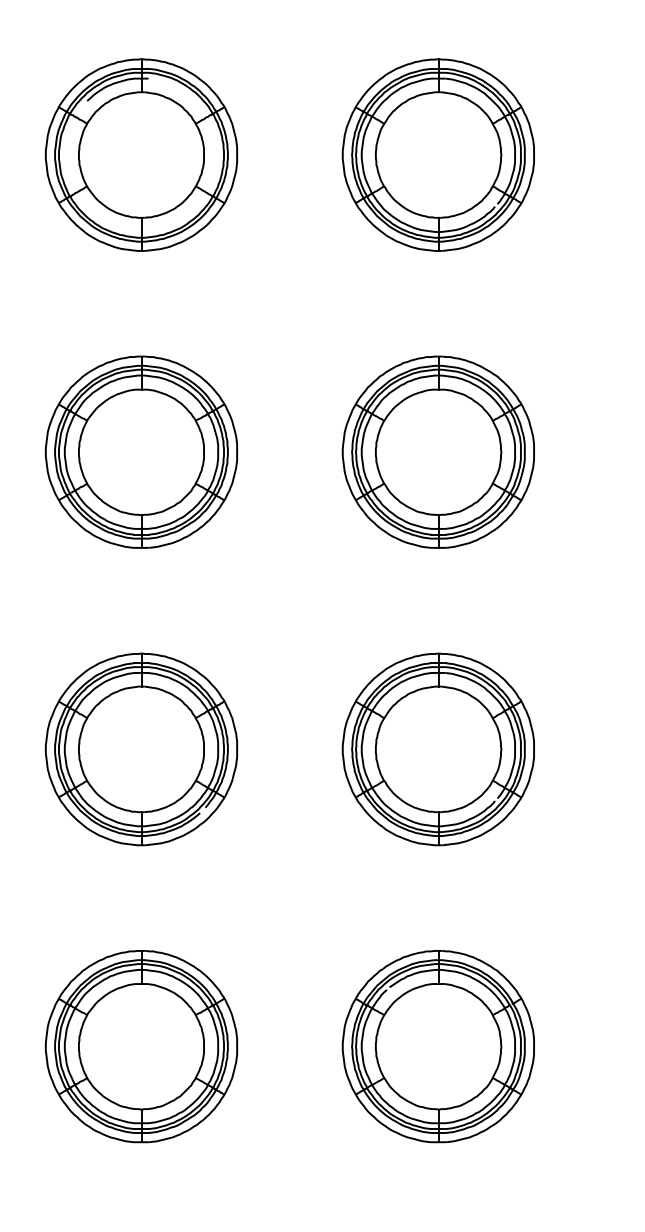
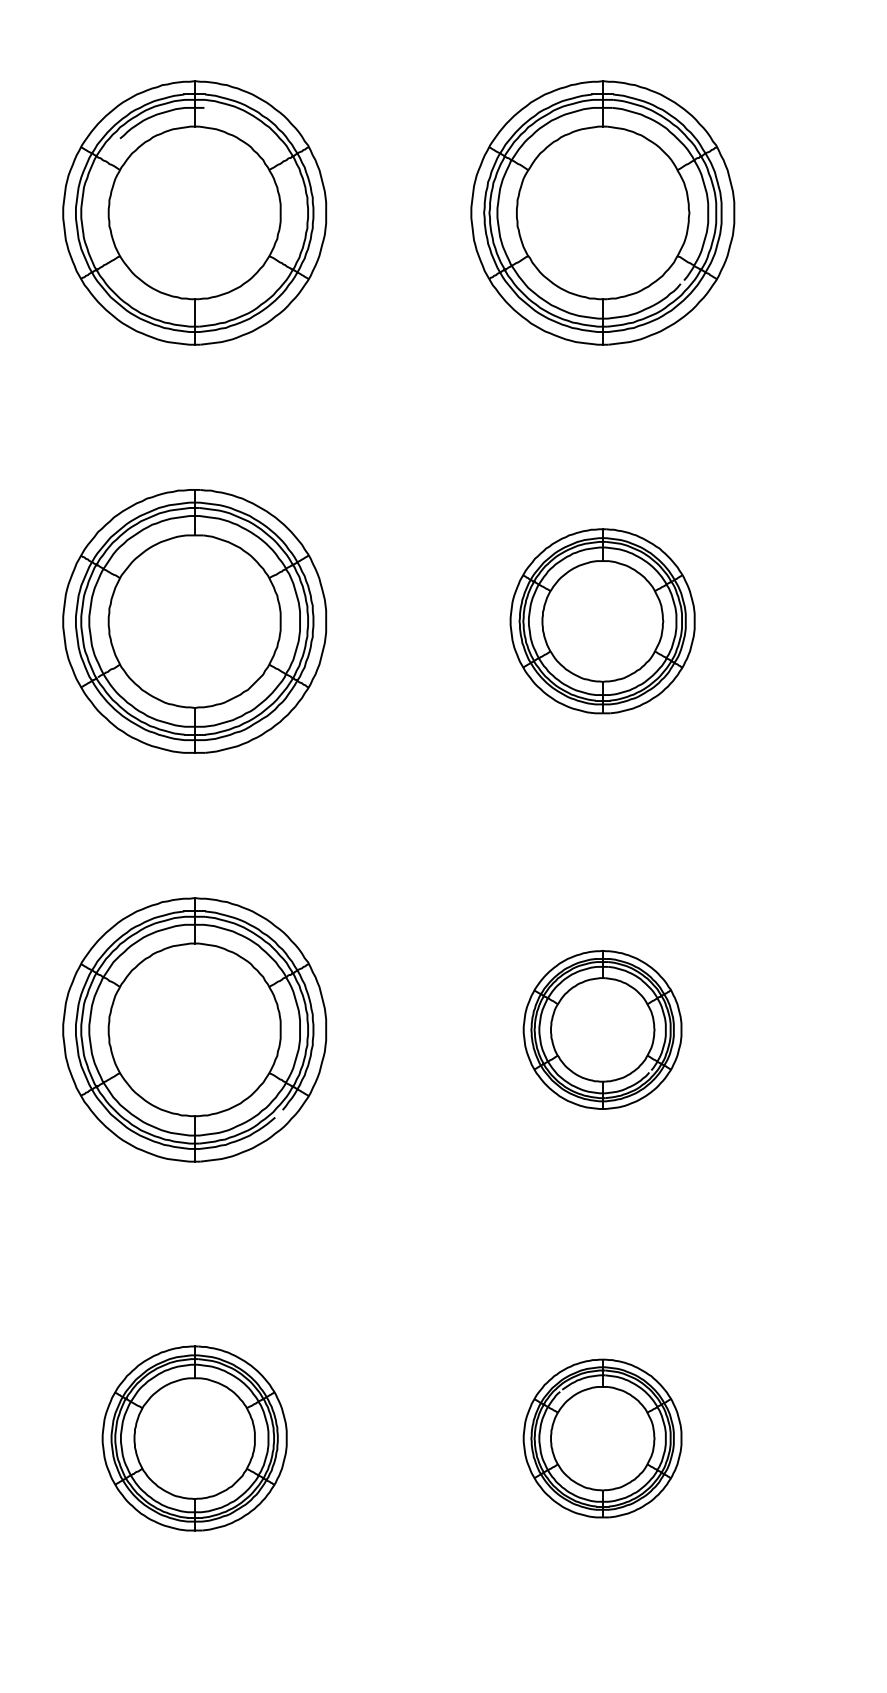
part: (437, 451) -> (601, 620), size x0.7
part: (437, 749) -> (601, 1029), size x0.6
part: (141, 1046) -> (194, 1438), size x0.7
part: (437, 1046) -> (601, 1438), size x0.6

